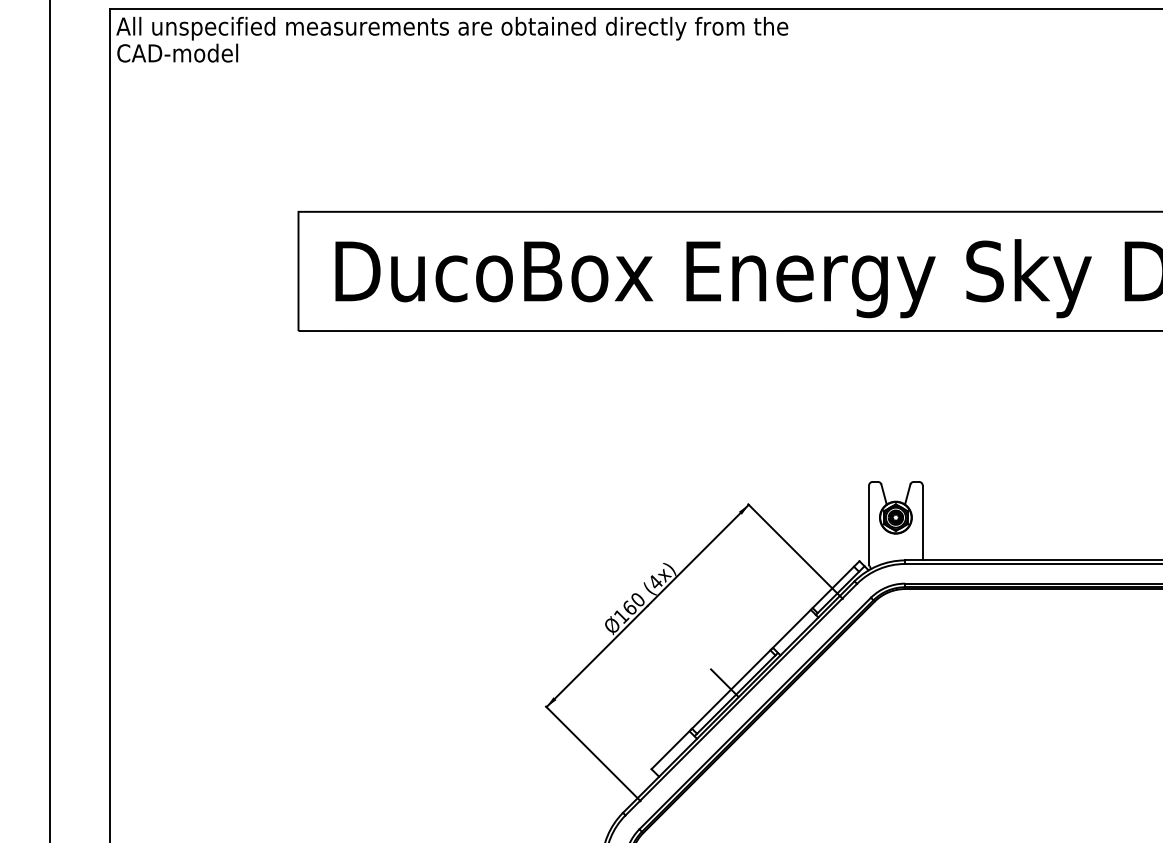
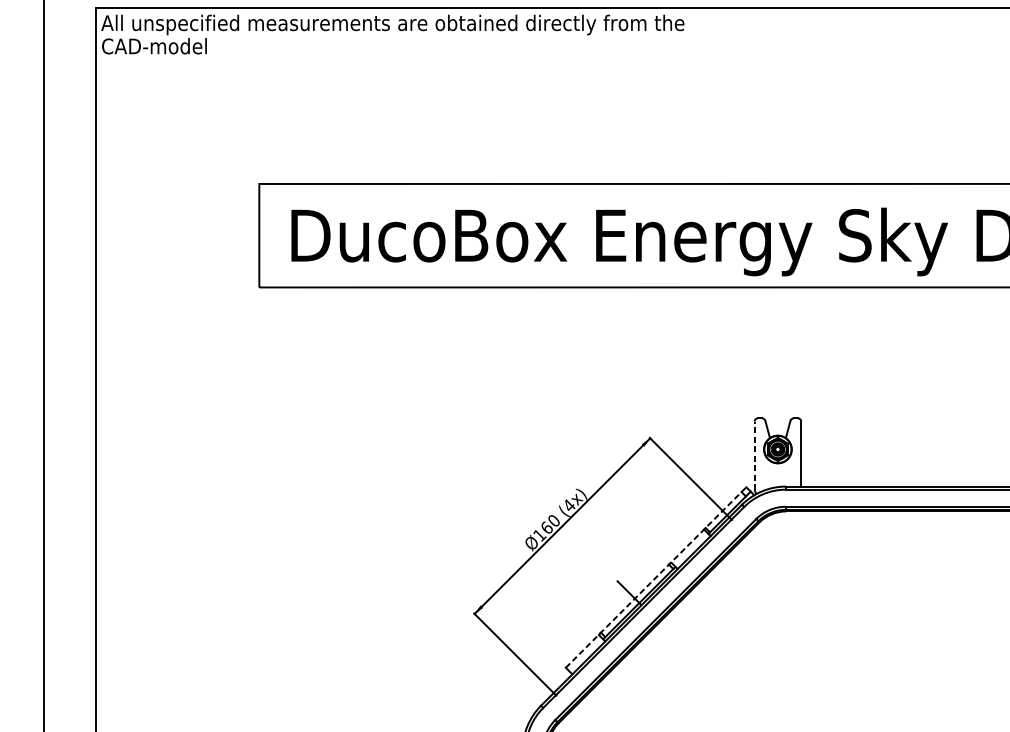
line: (869, 525) -> (755, 456), solid -> dashed
line: (755, 664) -> (656, 576), solid -> dashed

